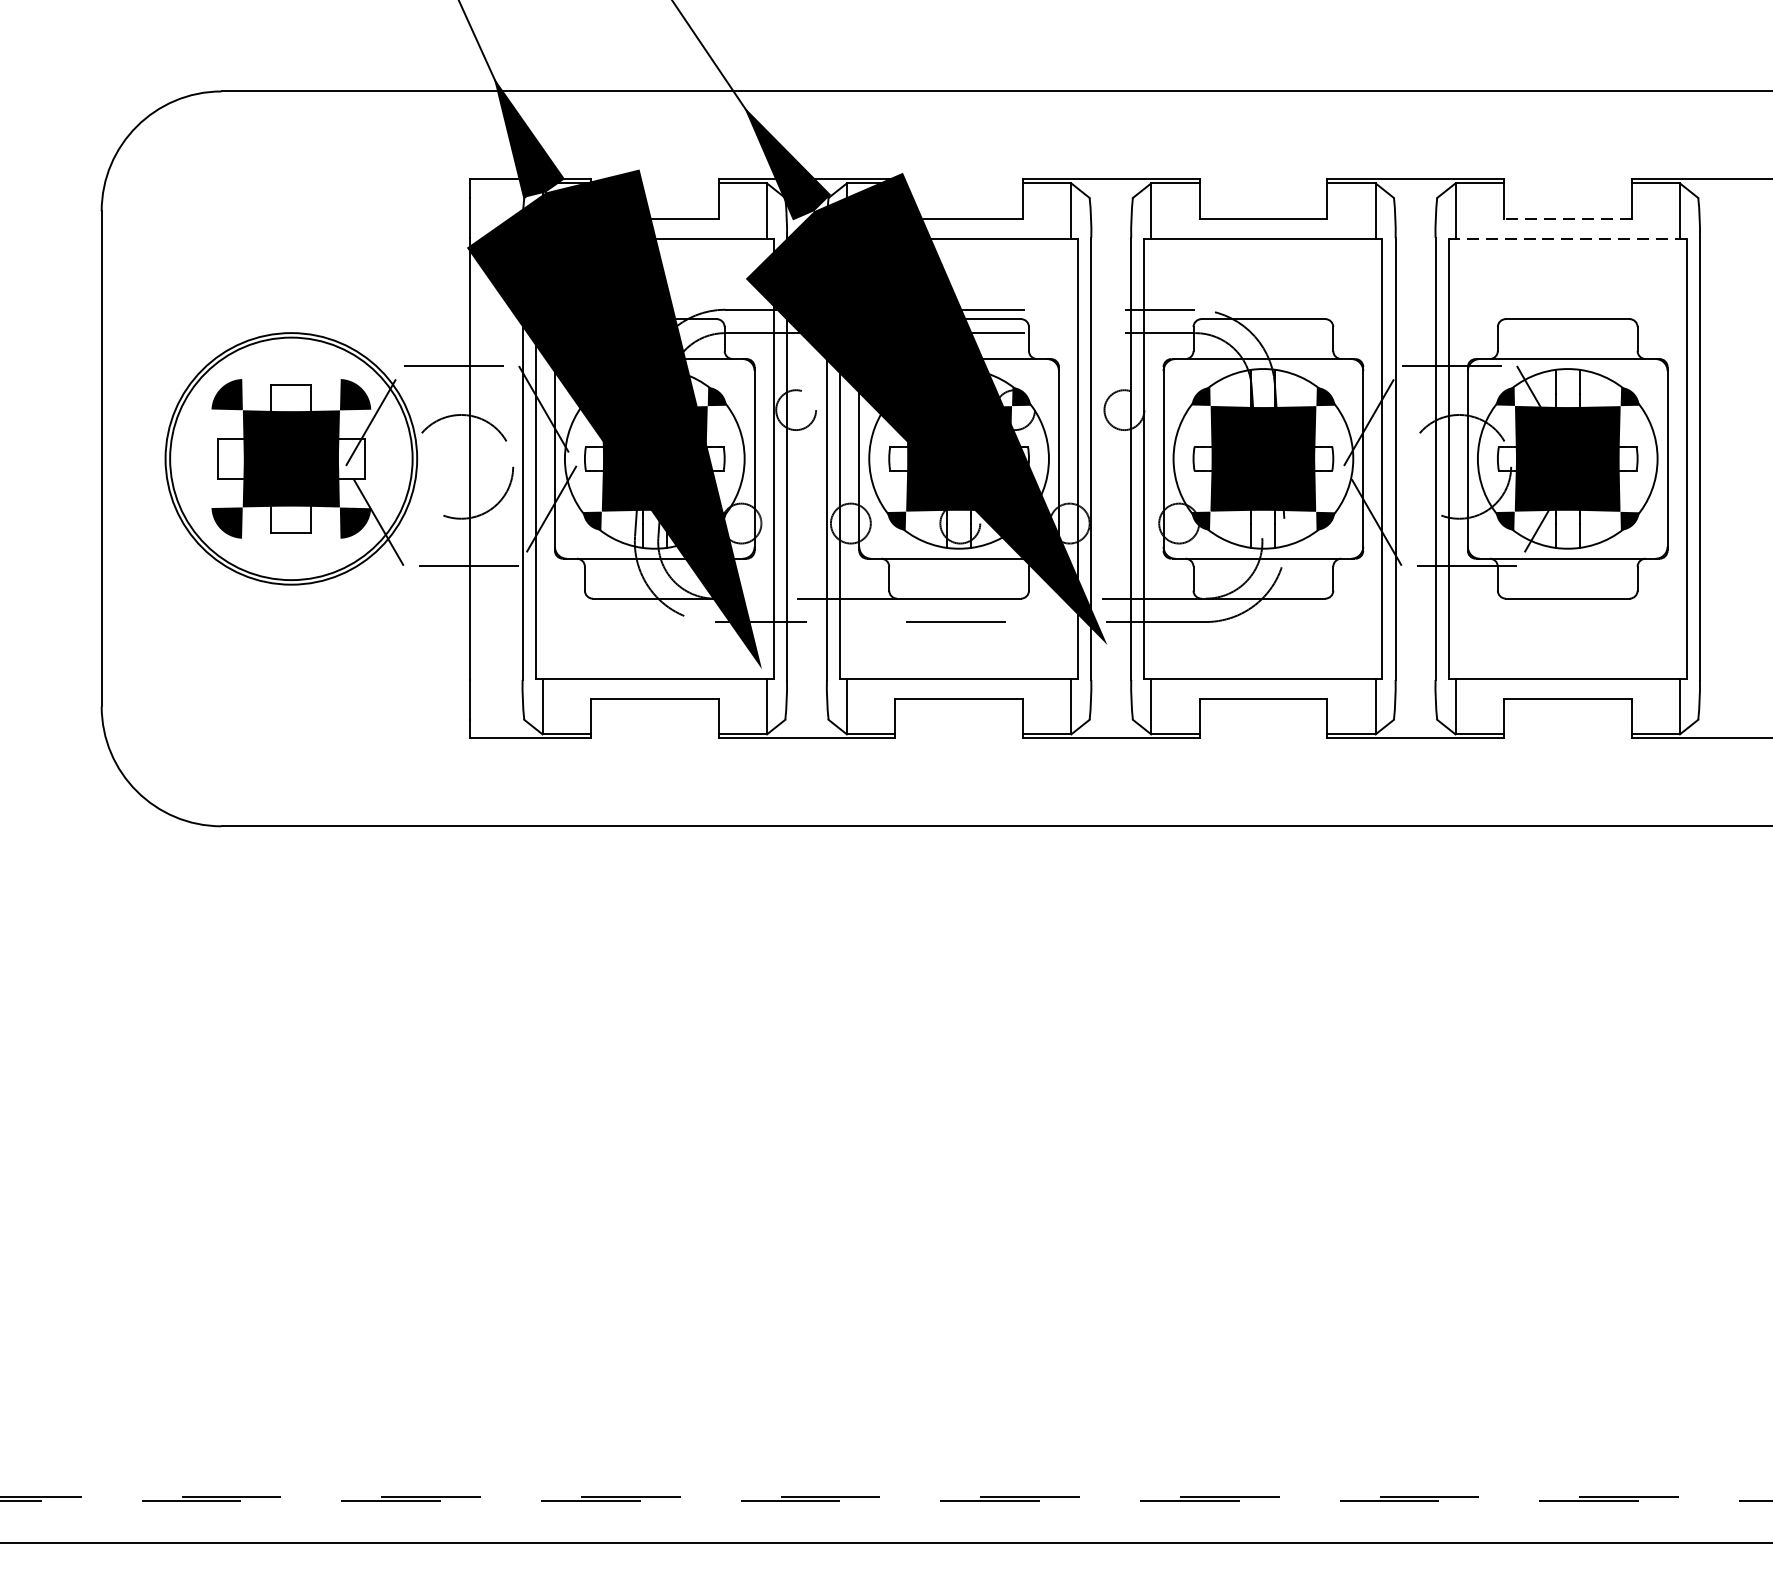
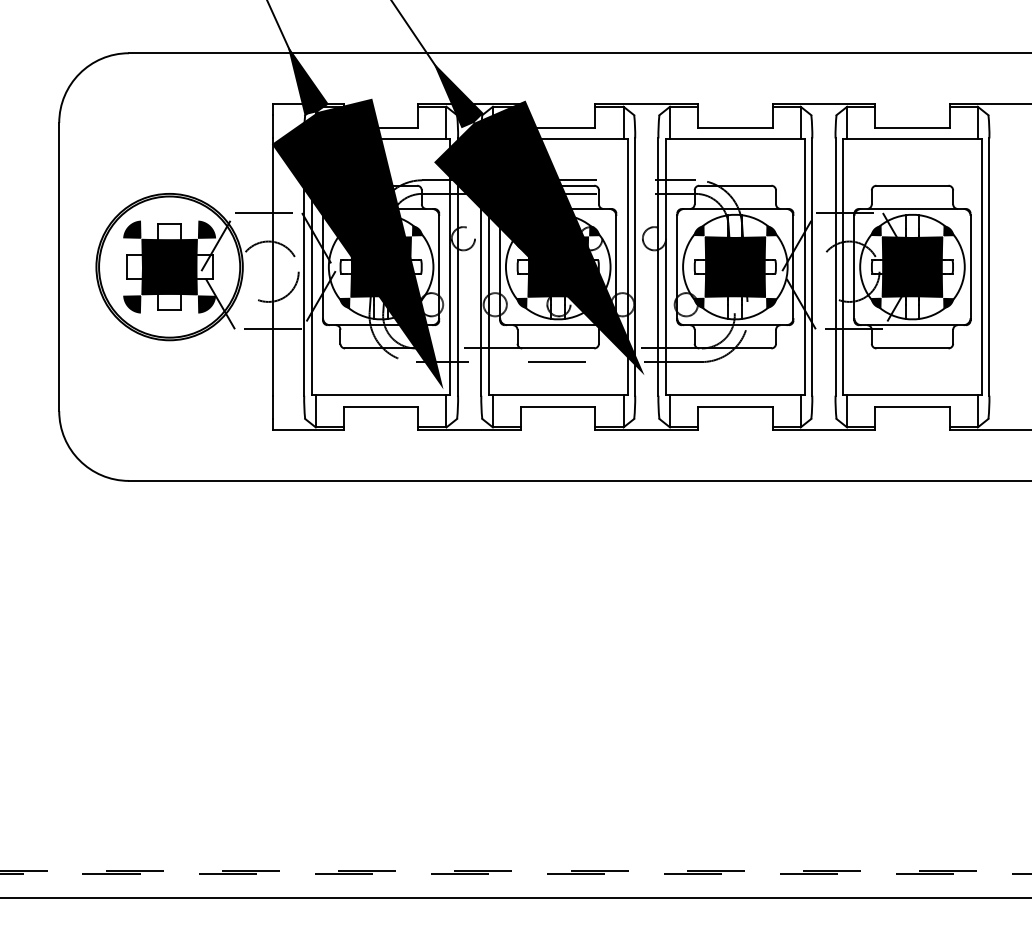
line: (1566, 219) -> (911, 127), dashed -> solid
line: (1566, 239) -> (911, 139), dashed -> solid

